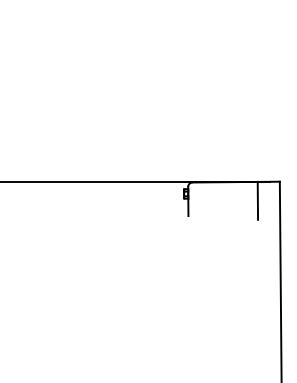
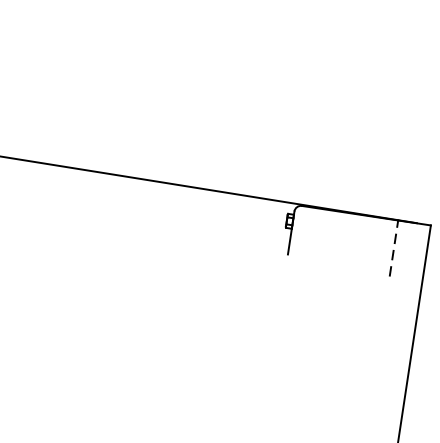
line: (257, 200) -> (393, 247), solid -> dashed

